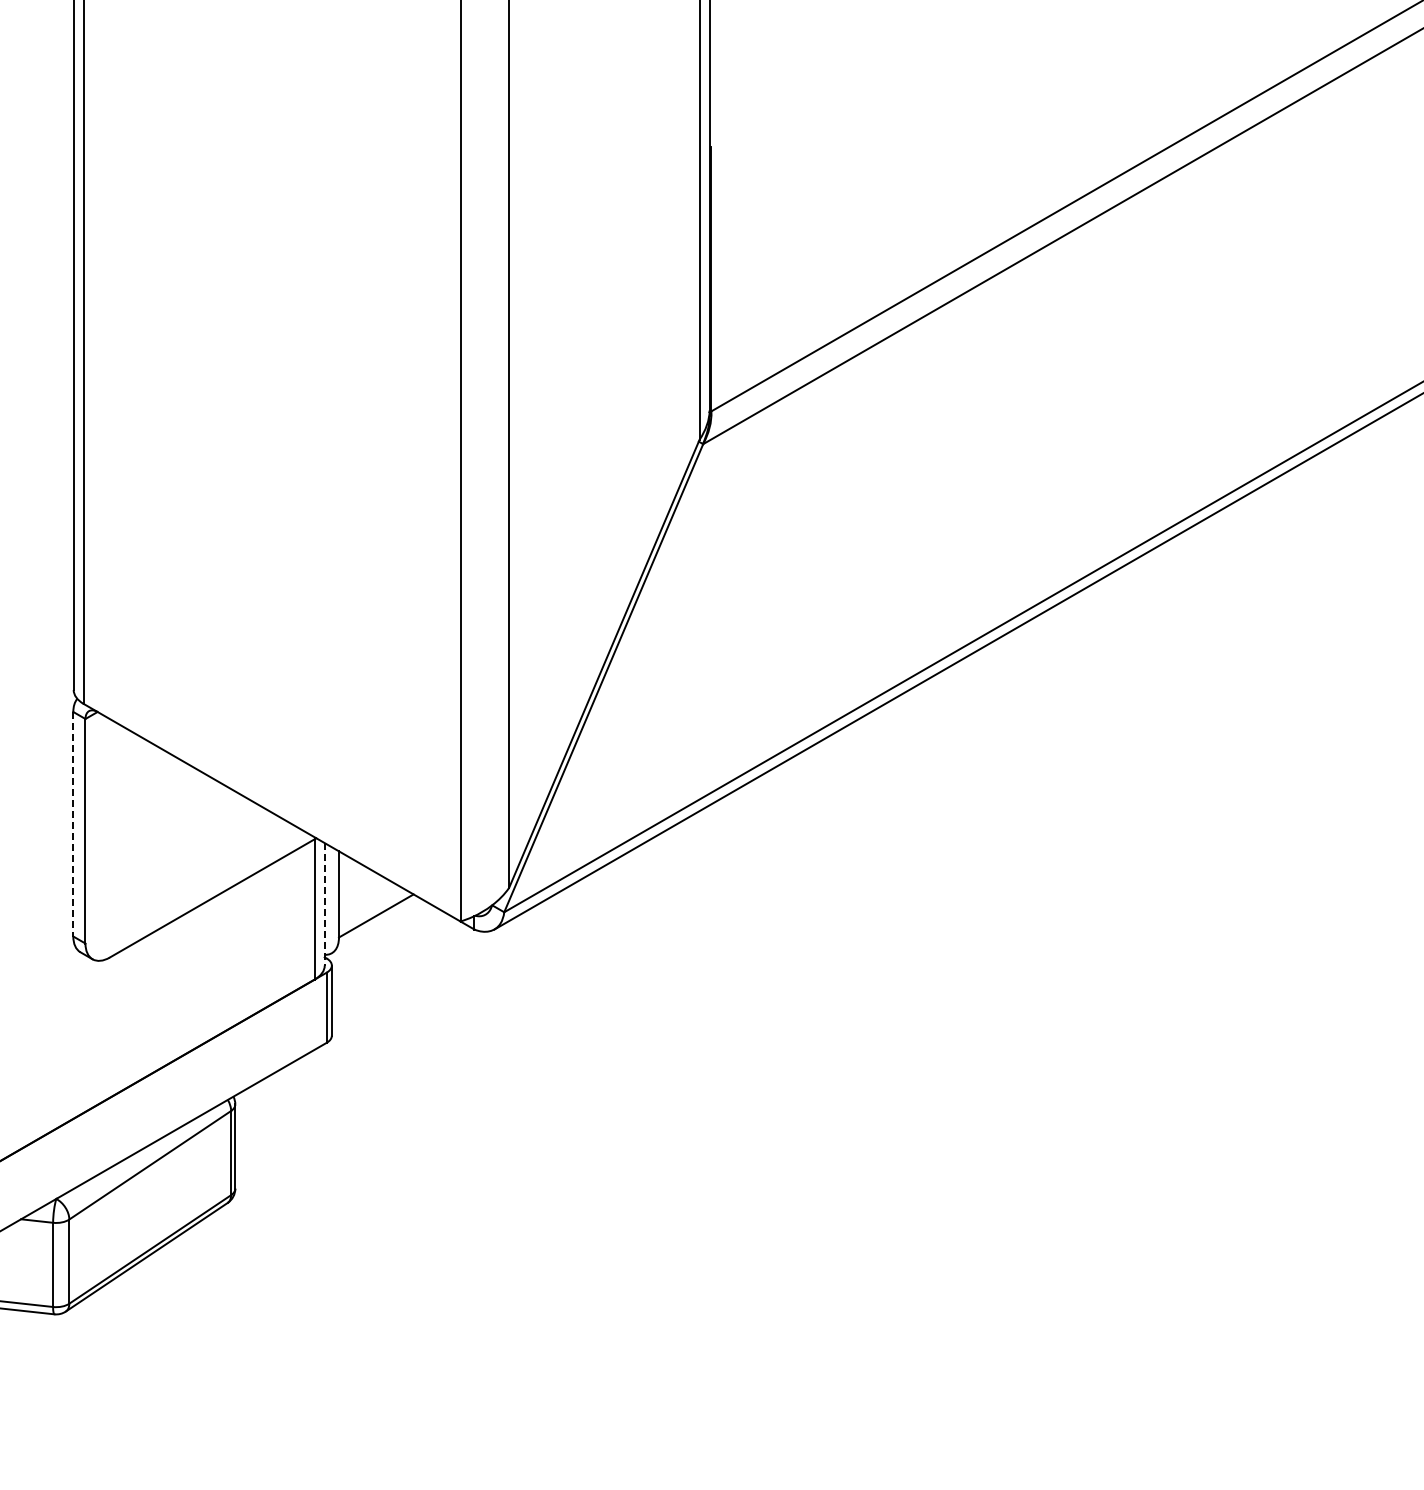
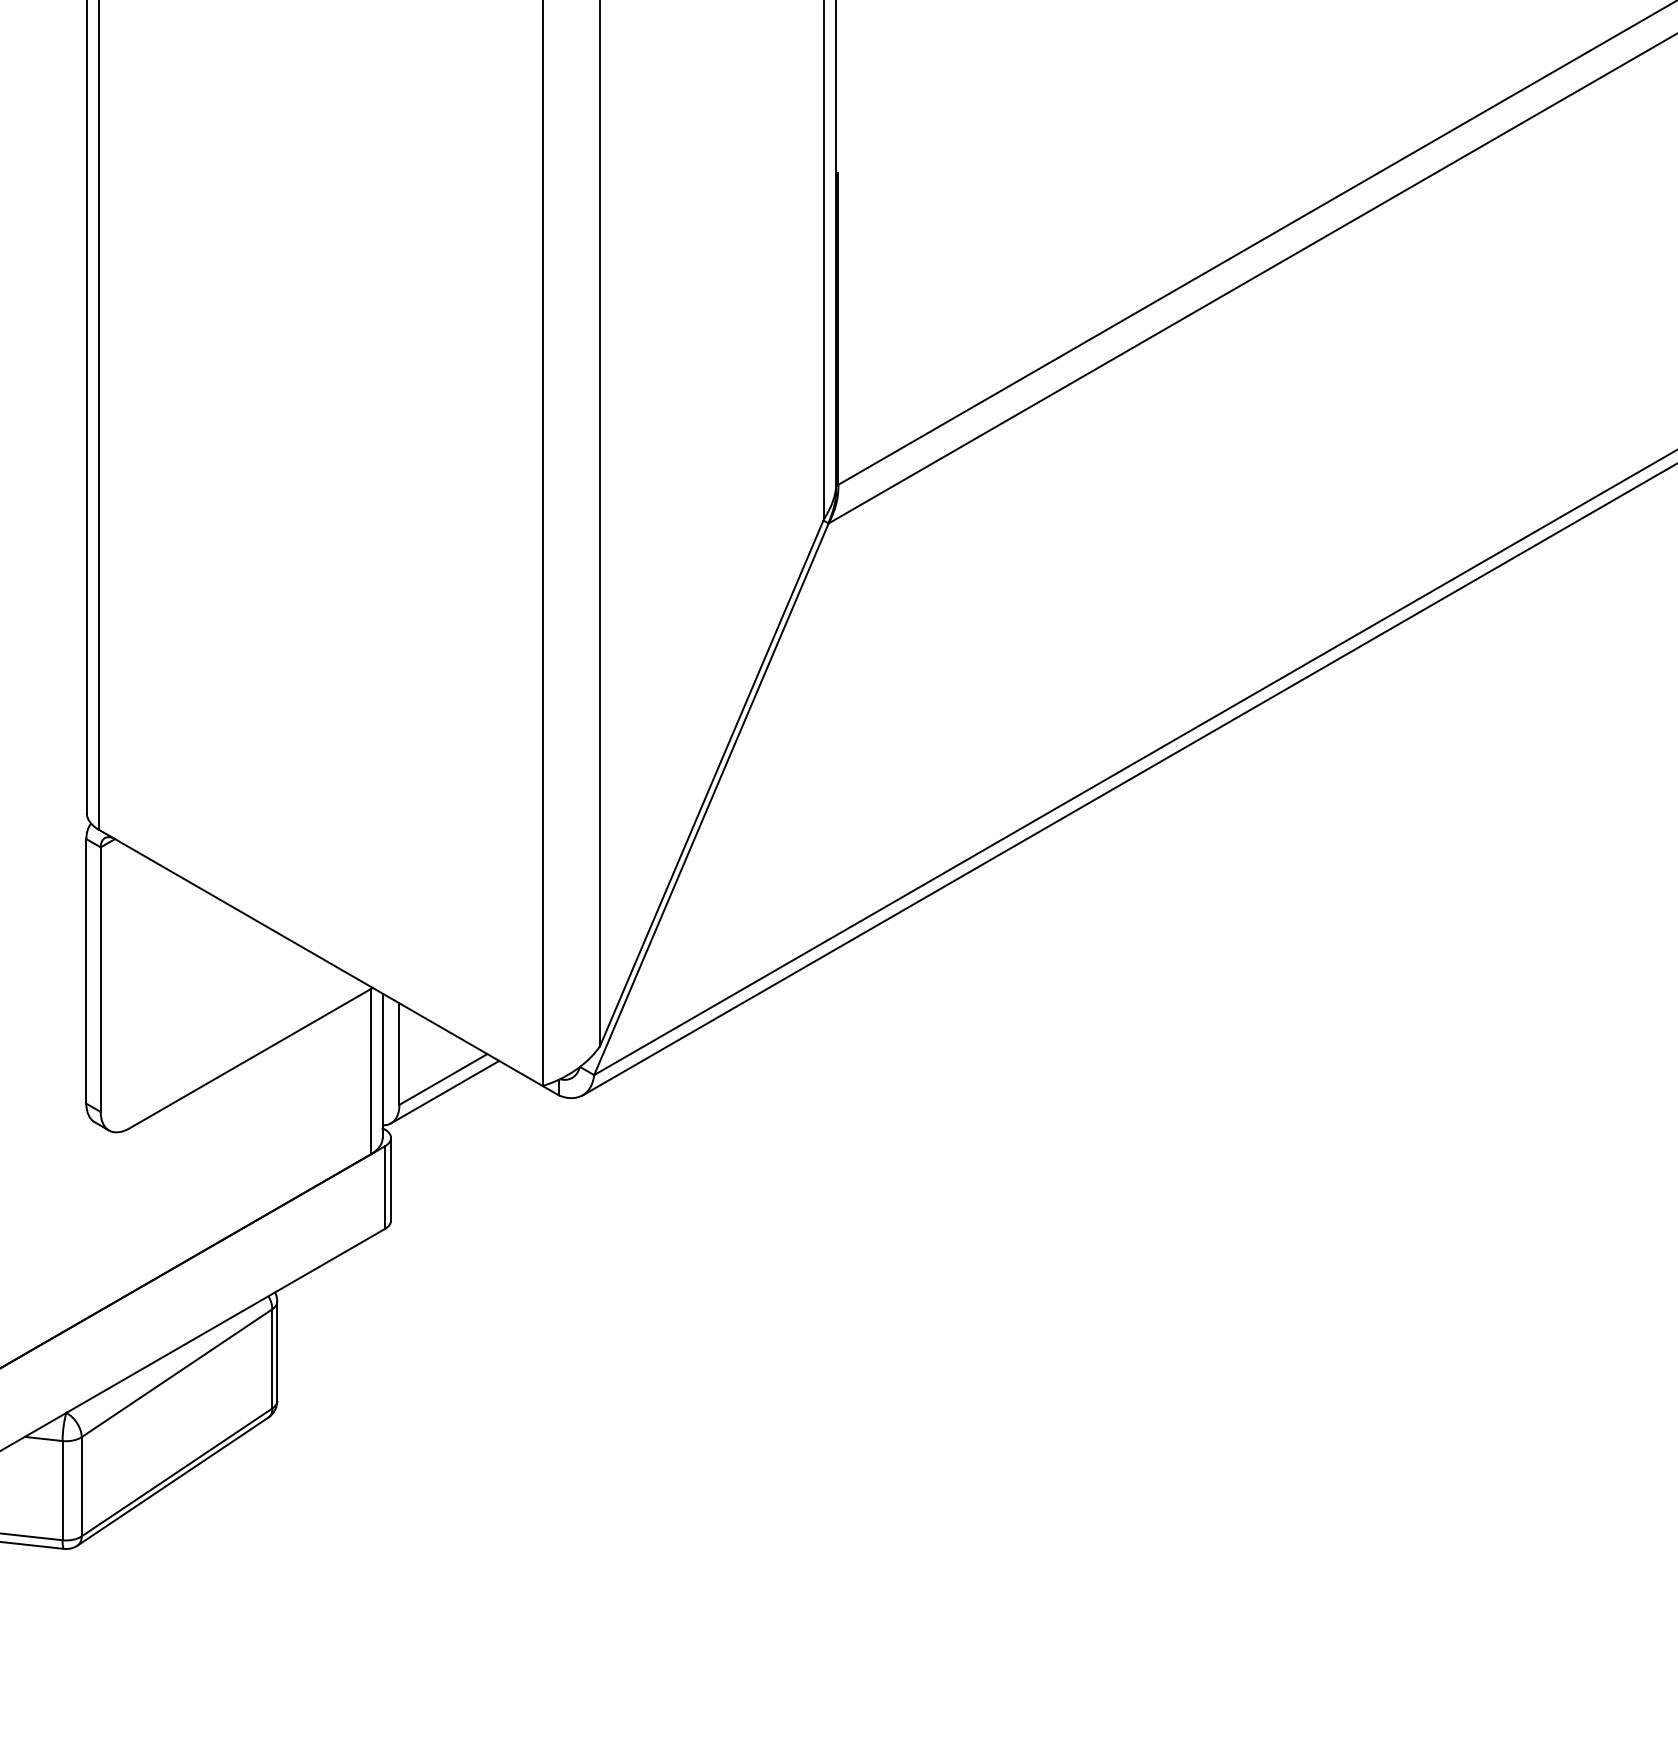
line: (73, 824) -> (86, 971), dashed -> solid
line: (324, 904) -> (382, 1065), dashed -> solid
line: (377, 926) -> (444, 1091), added

